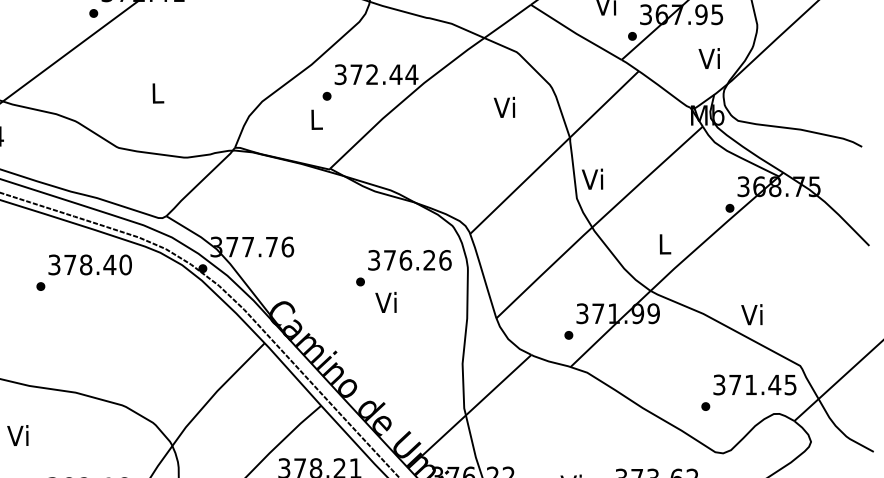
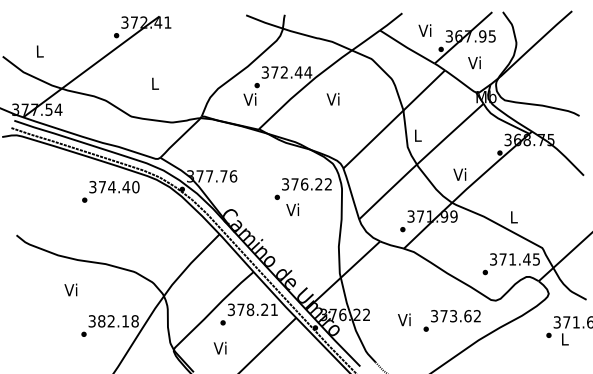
text: (709, 58) -> (474, 62), moved
text: (503, 107) -> (332, 99), moved
text: (314, 119) -> (249, 99), L -> Vi
text: (591, 179) -> (416, 135), Vi -> L
text: (662, 243) -> (459, 174), L -> Vi
text: (445, 260) -> (328, 184), 376.26 -> 376.22
text: (85, 265) -> (111, 187), 378.40 -> 374.40
text: (750, 313) -> (512, 216), Vi -> L

